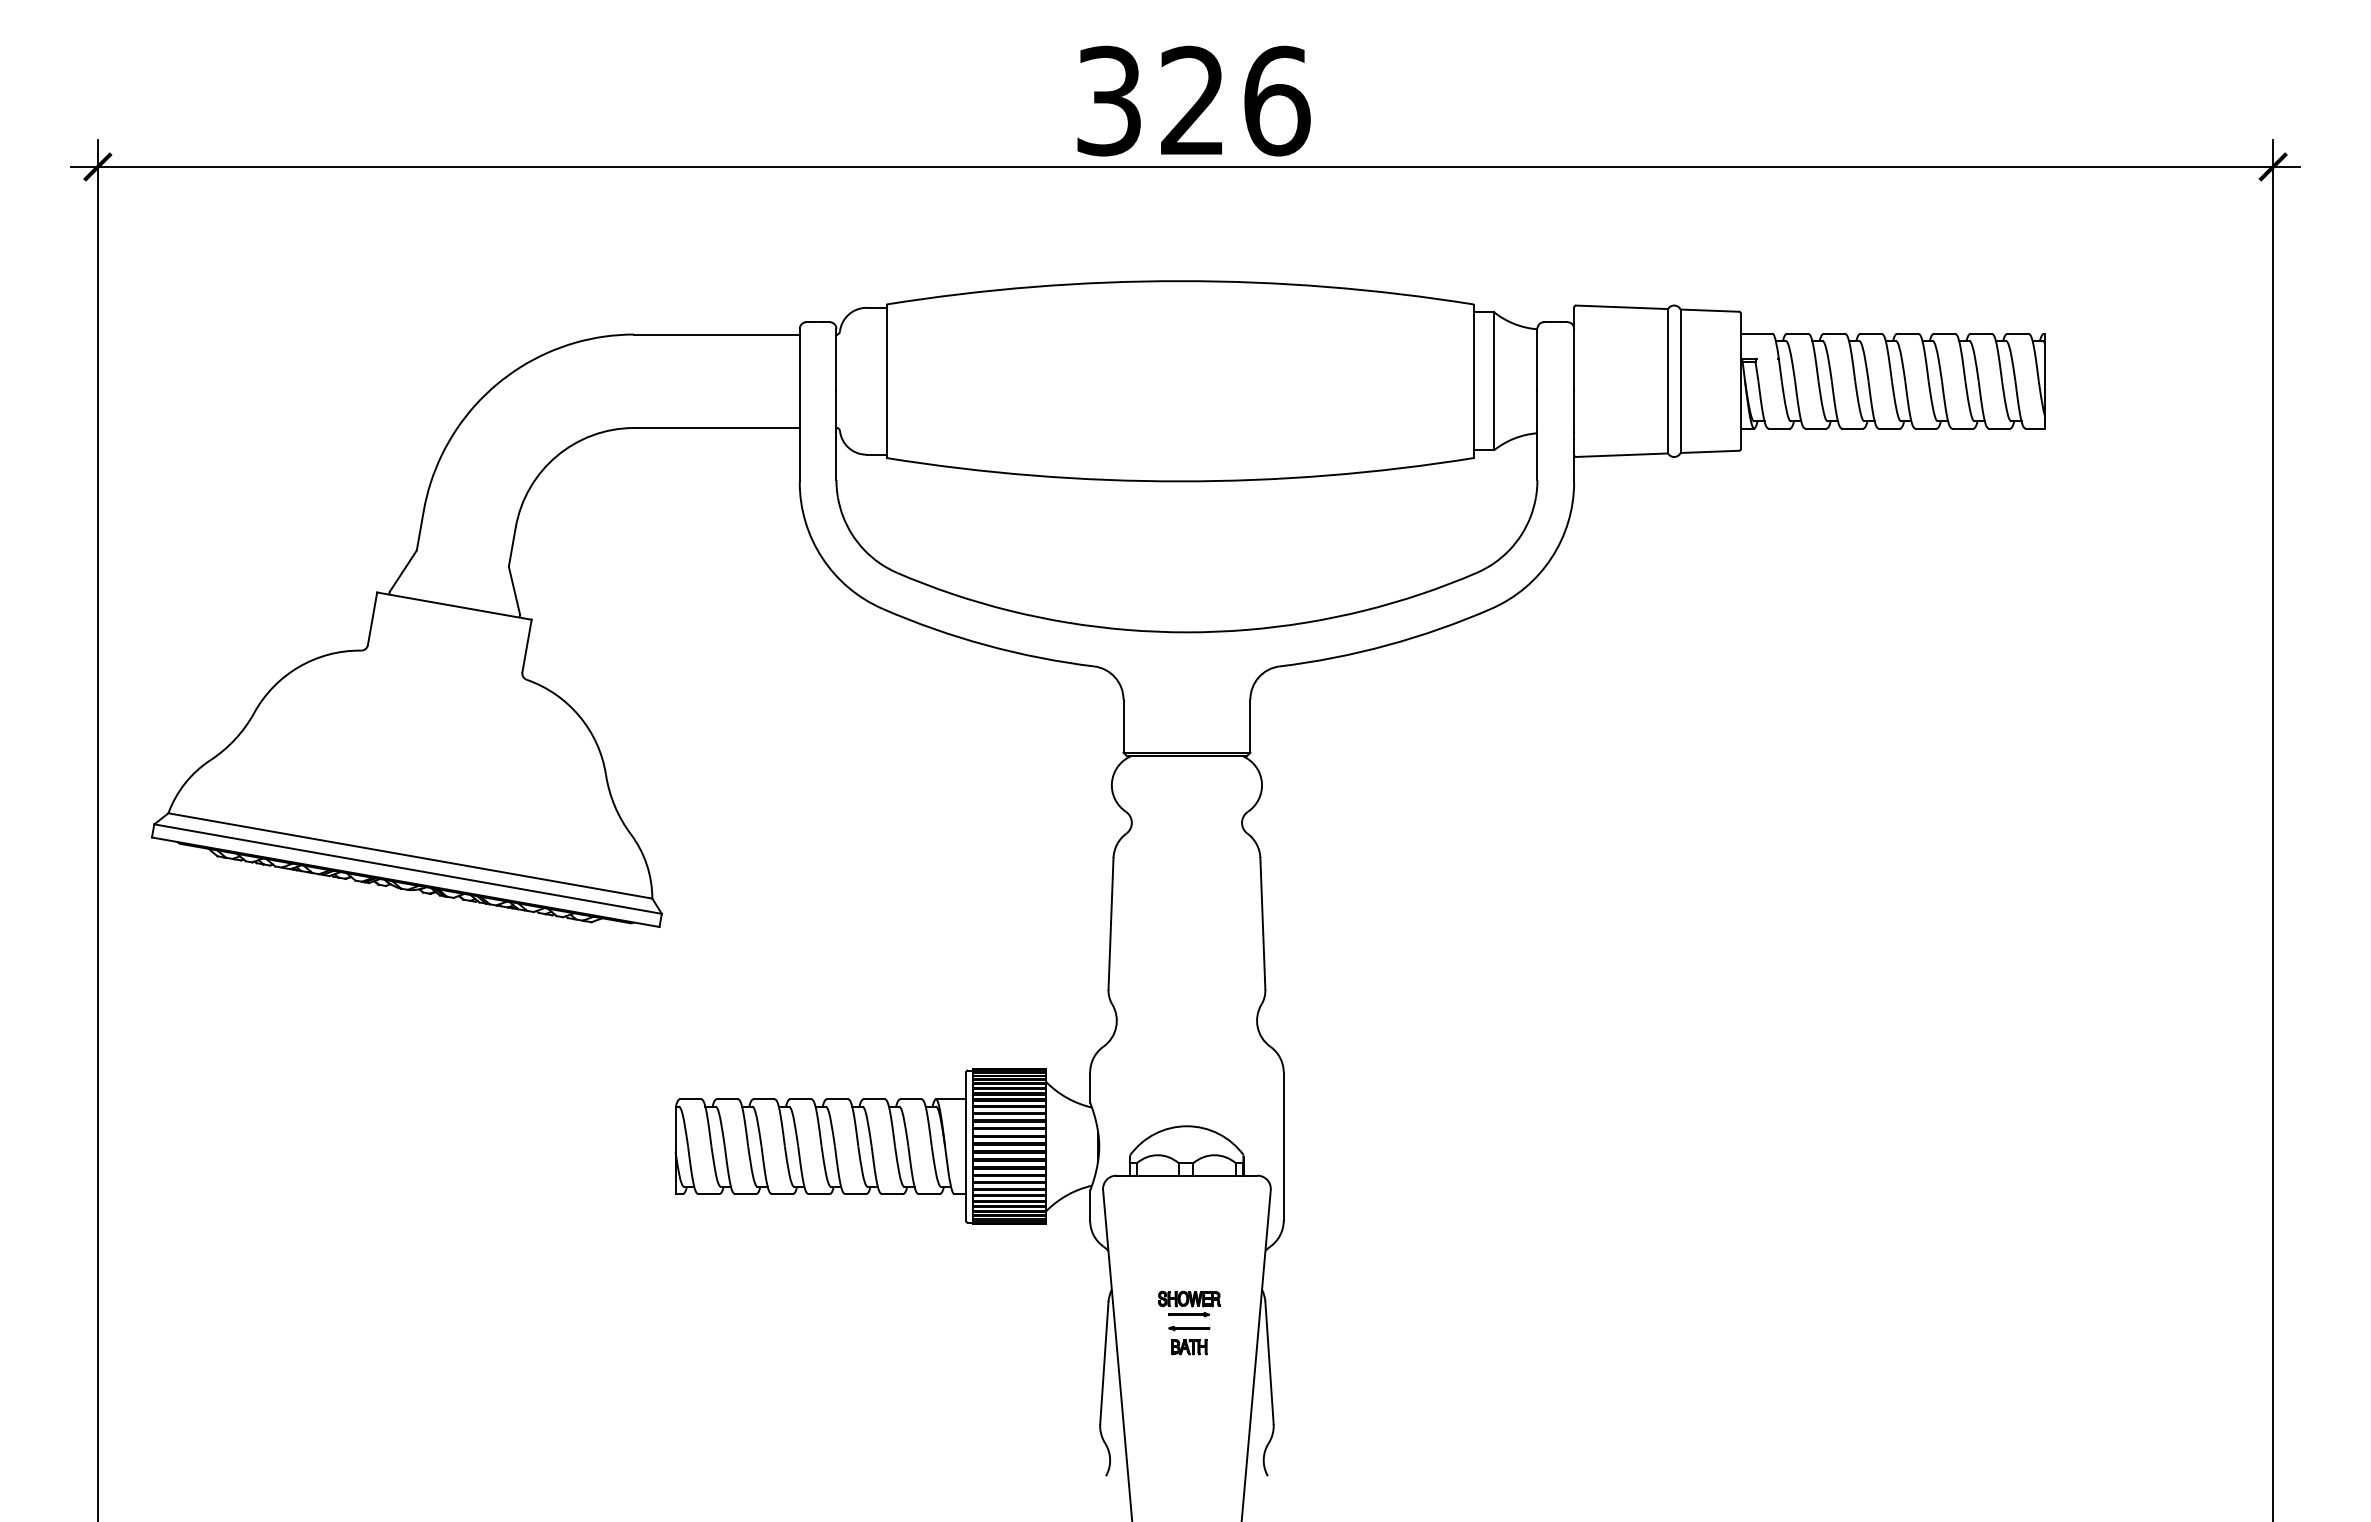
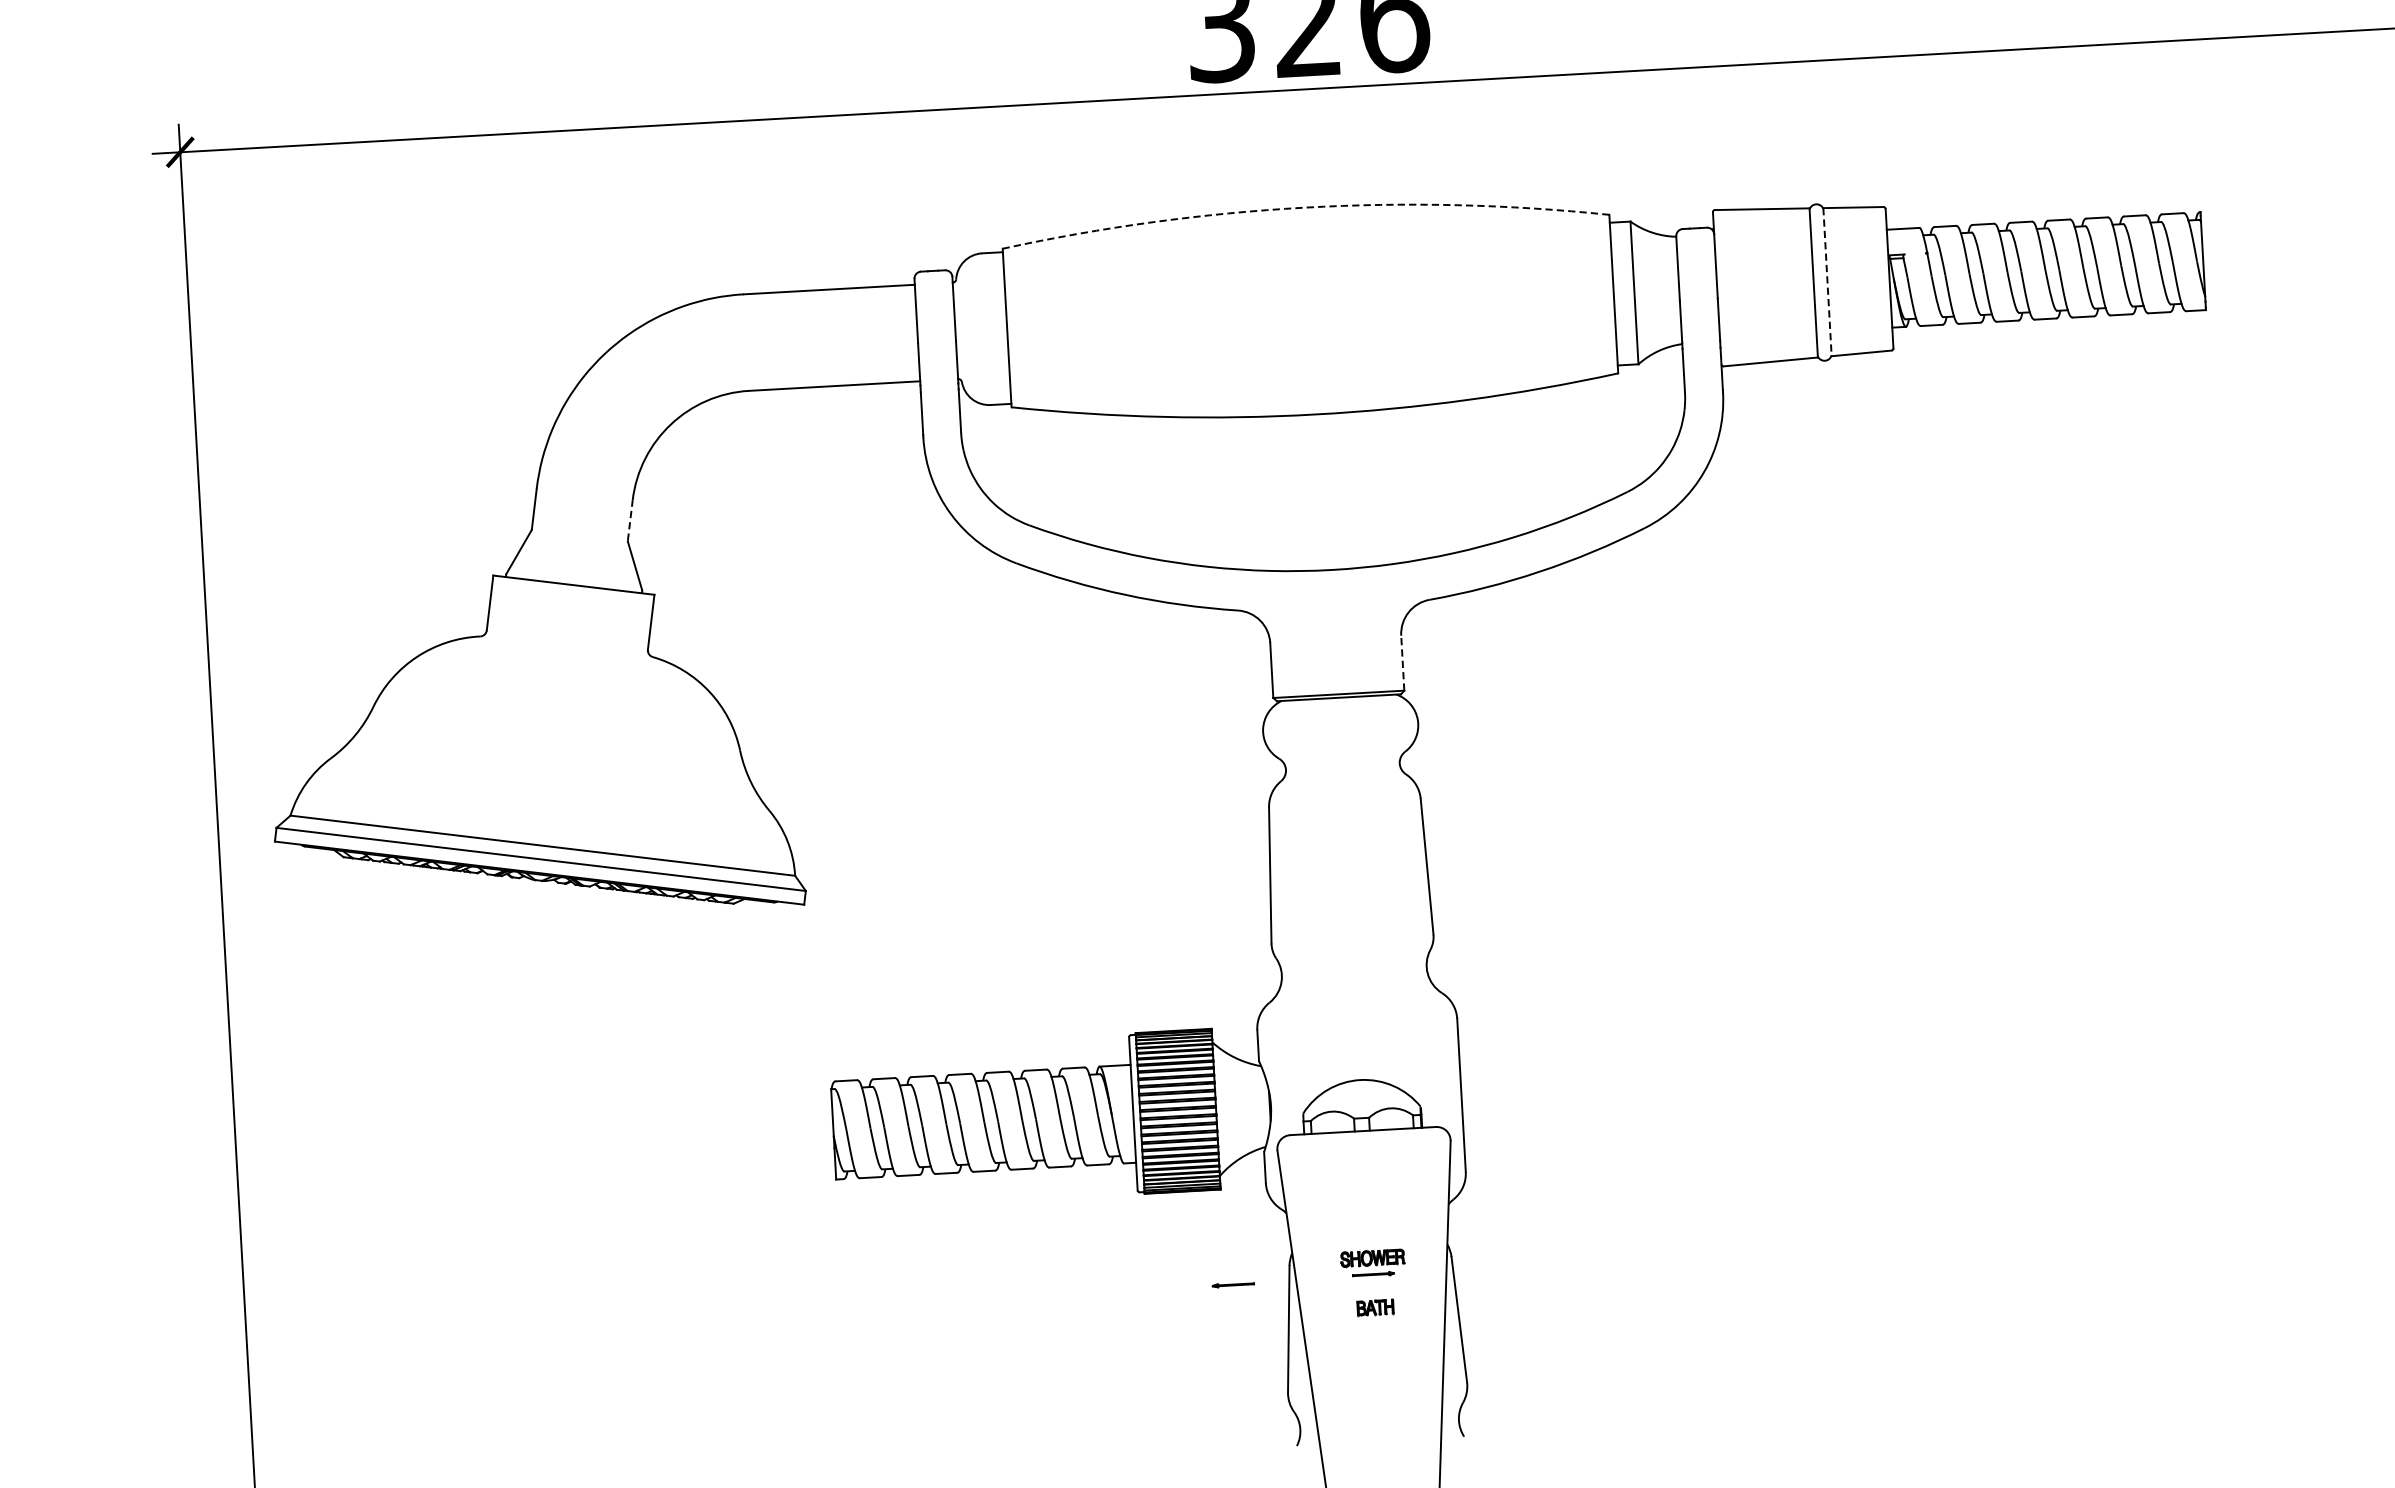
arc: (1180, 281) -> (1304, 208), solid -> dashed
line: (1680, 381) -> (1827, 282), solid -> dashed
line: (512, 546) -> (630, 520), solid -> dashed
line: (1250, 726) -> (1402, 663), solid -> dashed
part: (1189, 1328) -> (1233, 1285), moved

